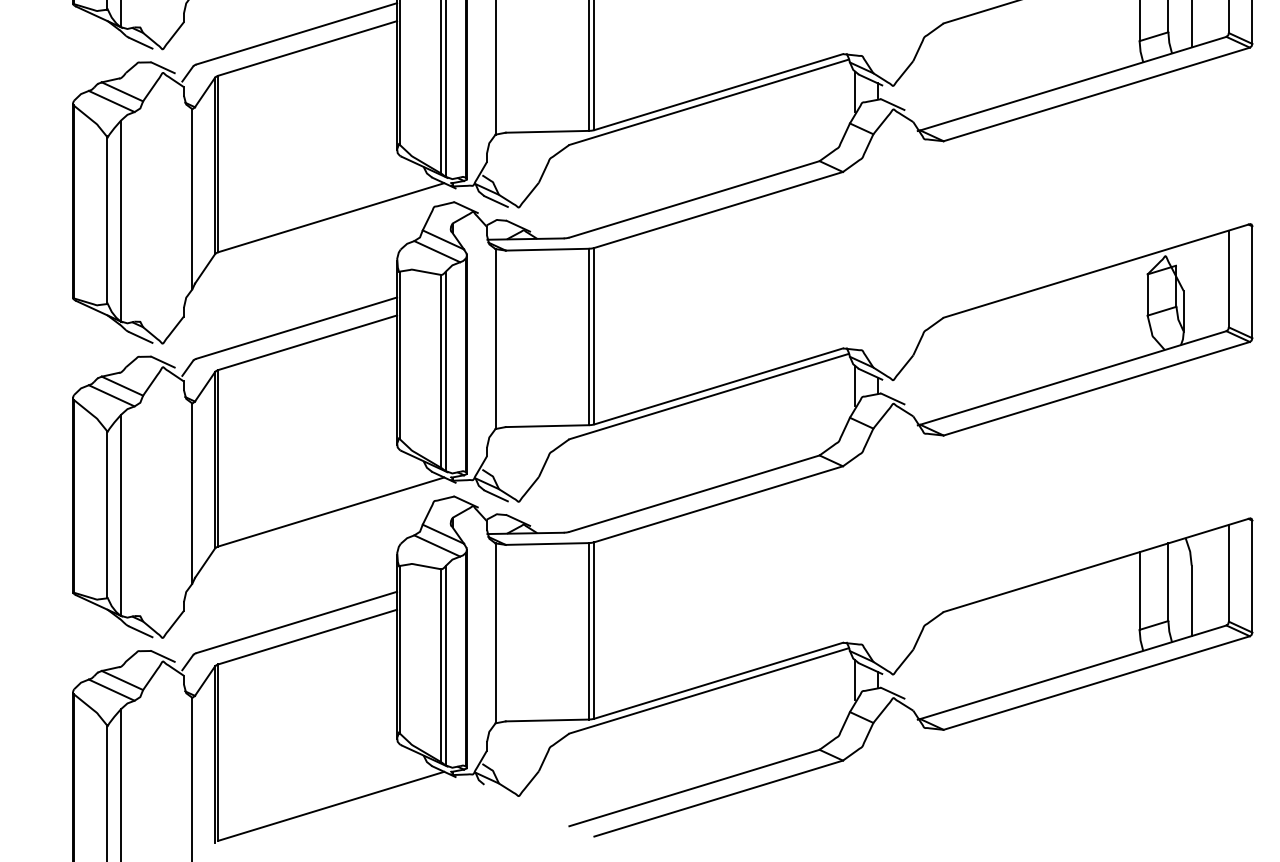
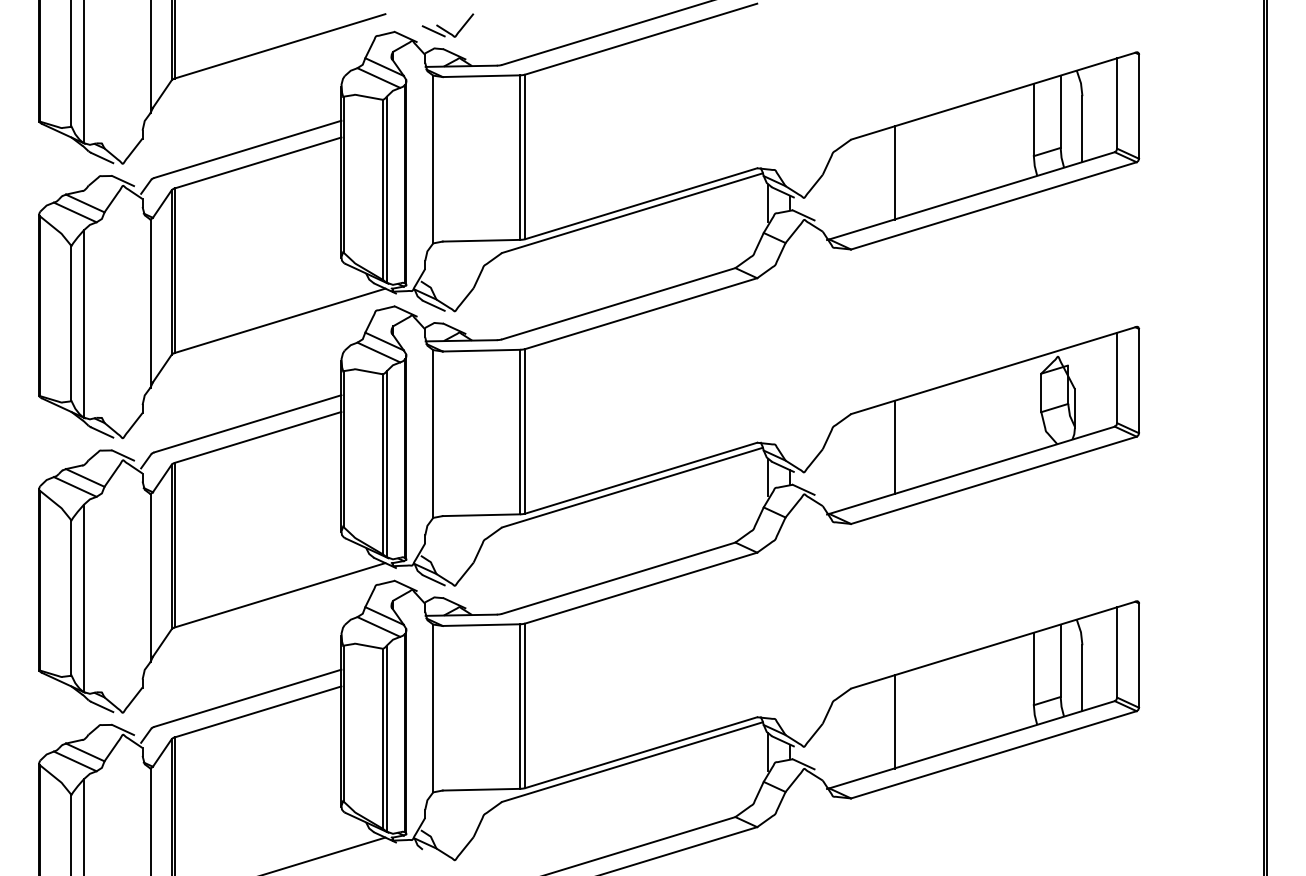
line: (990, 58) -> (894, 172), added
line: (990, 353) -> (894, 447), added
line: (990, 647) -> (894, 721), added

